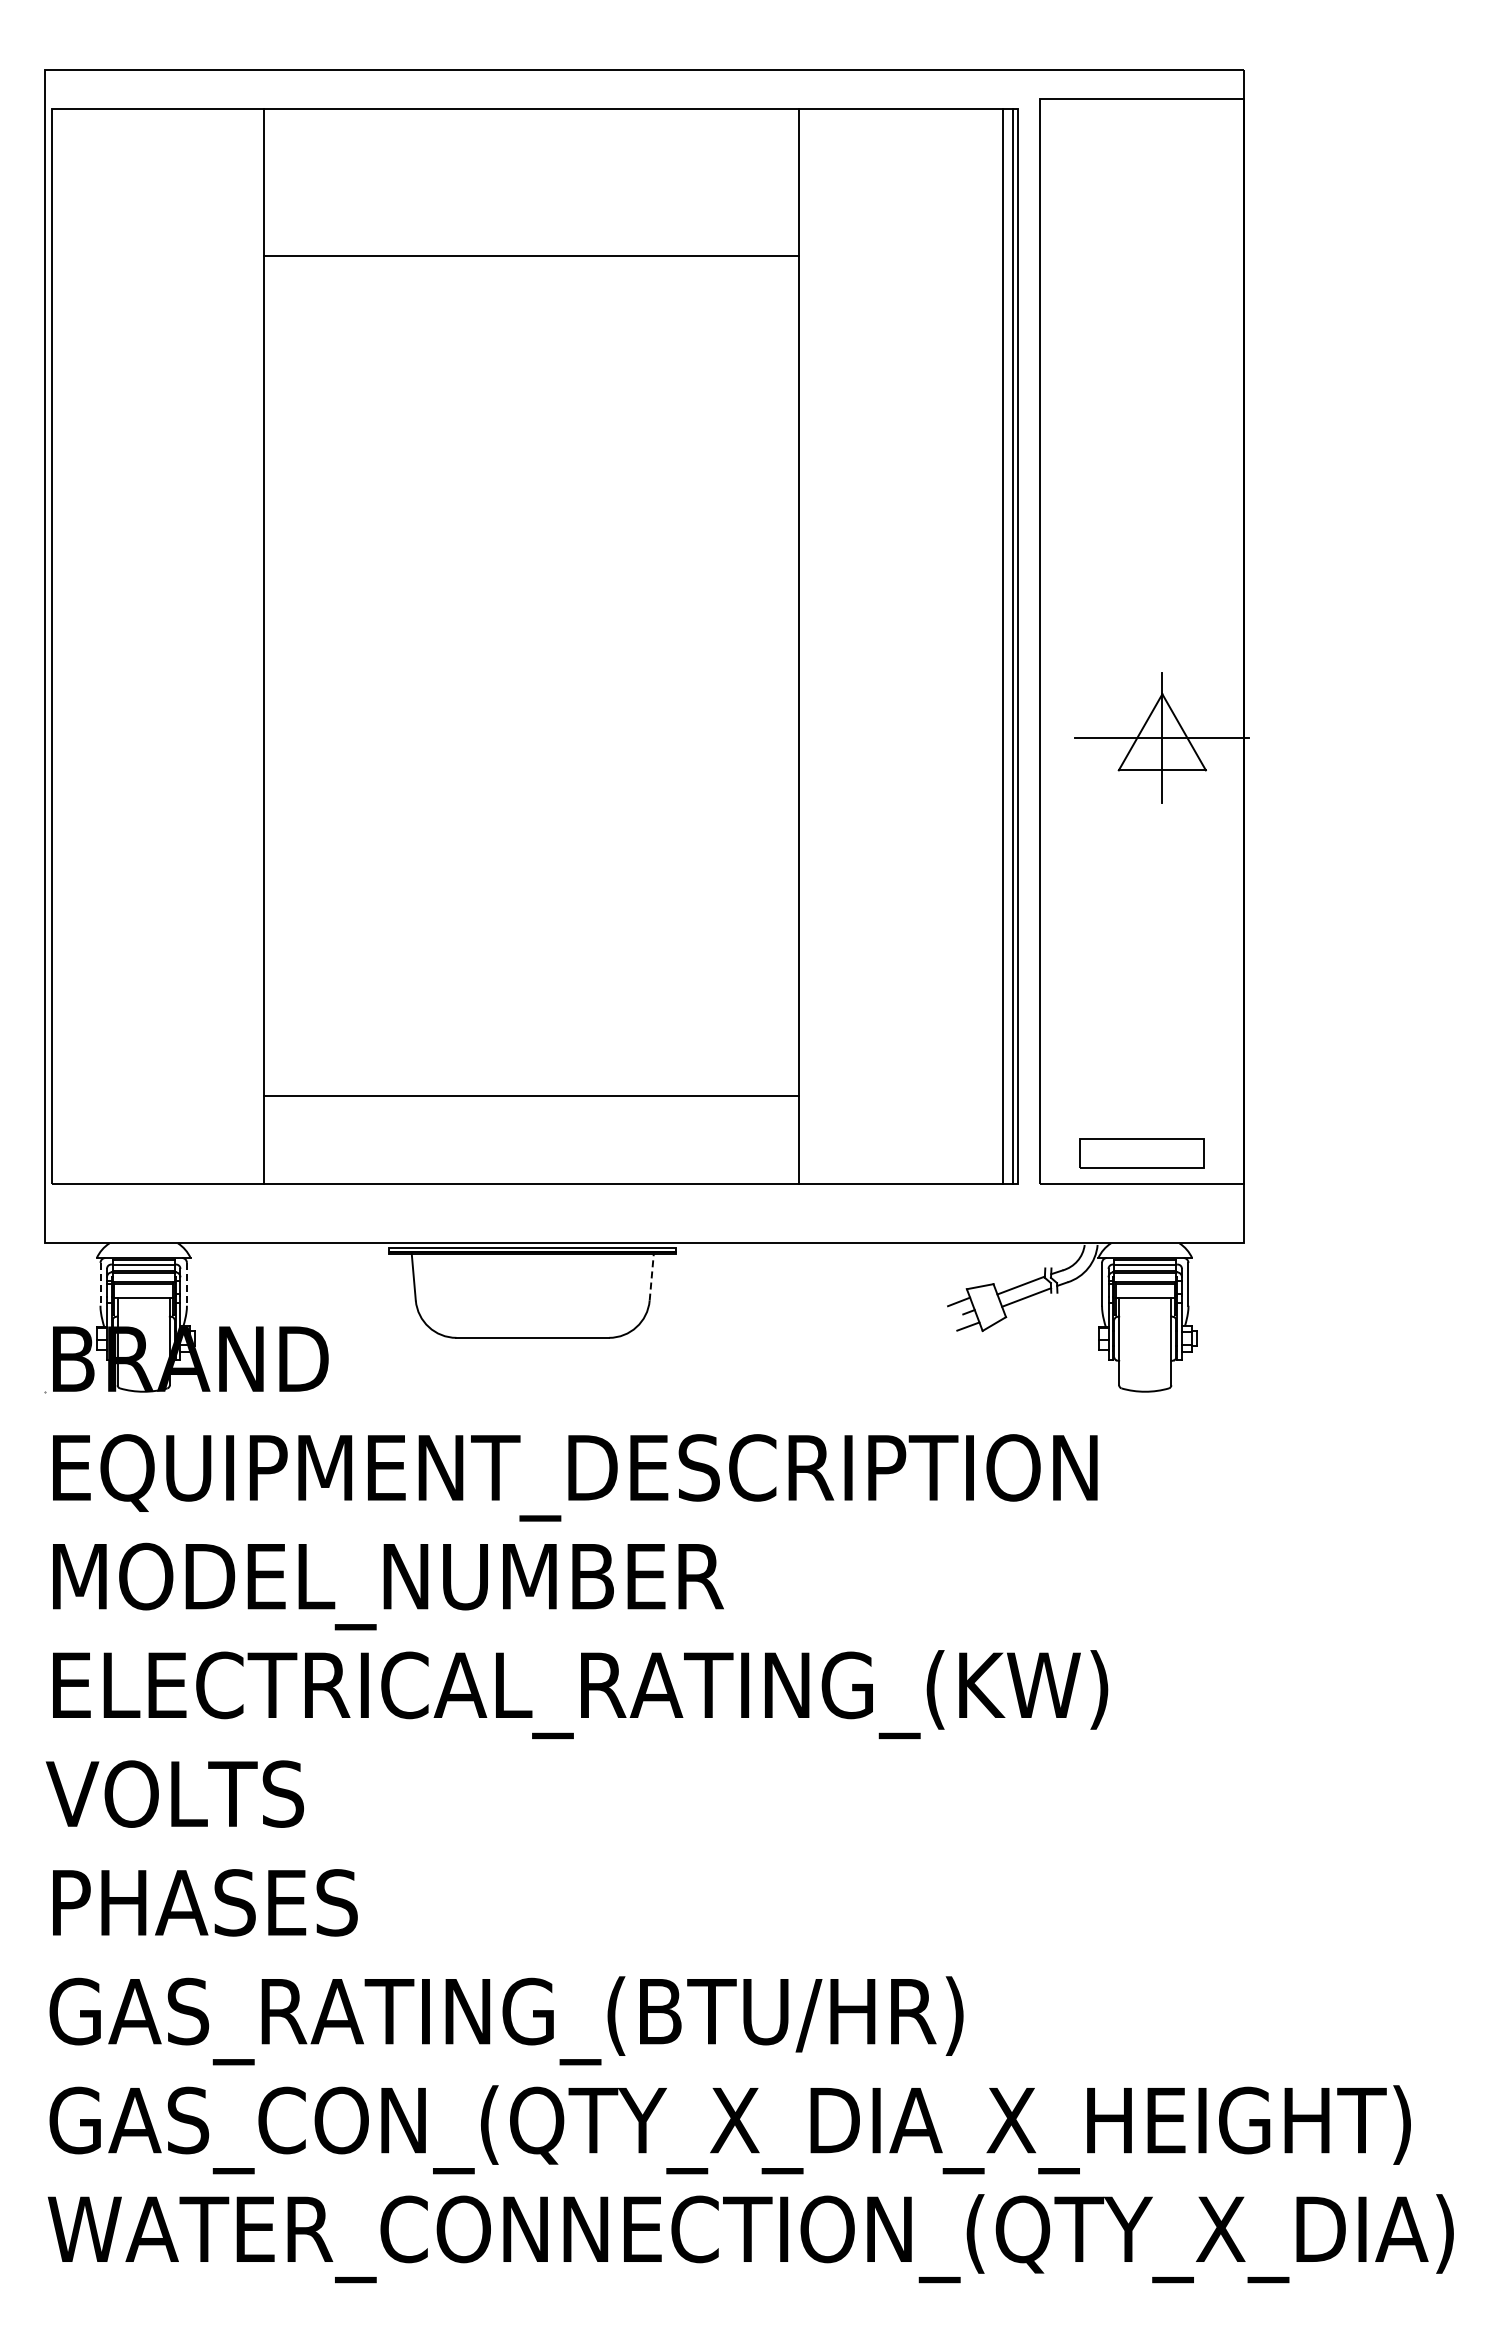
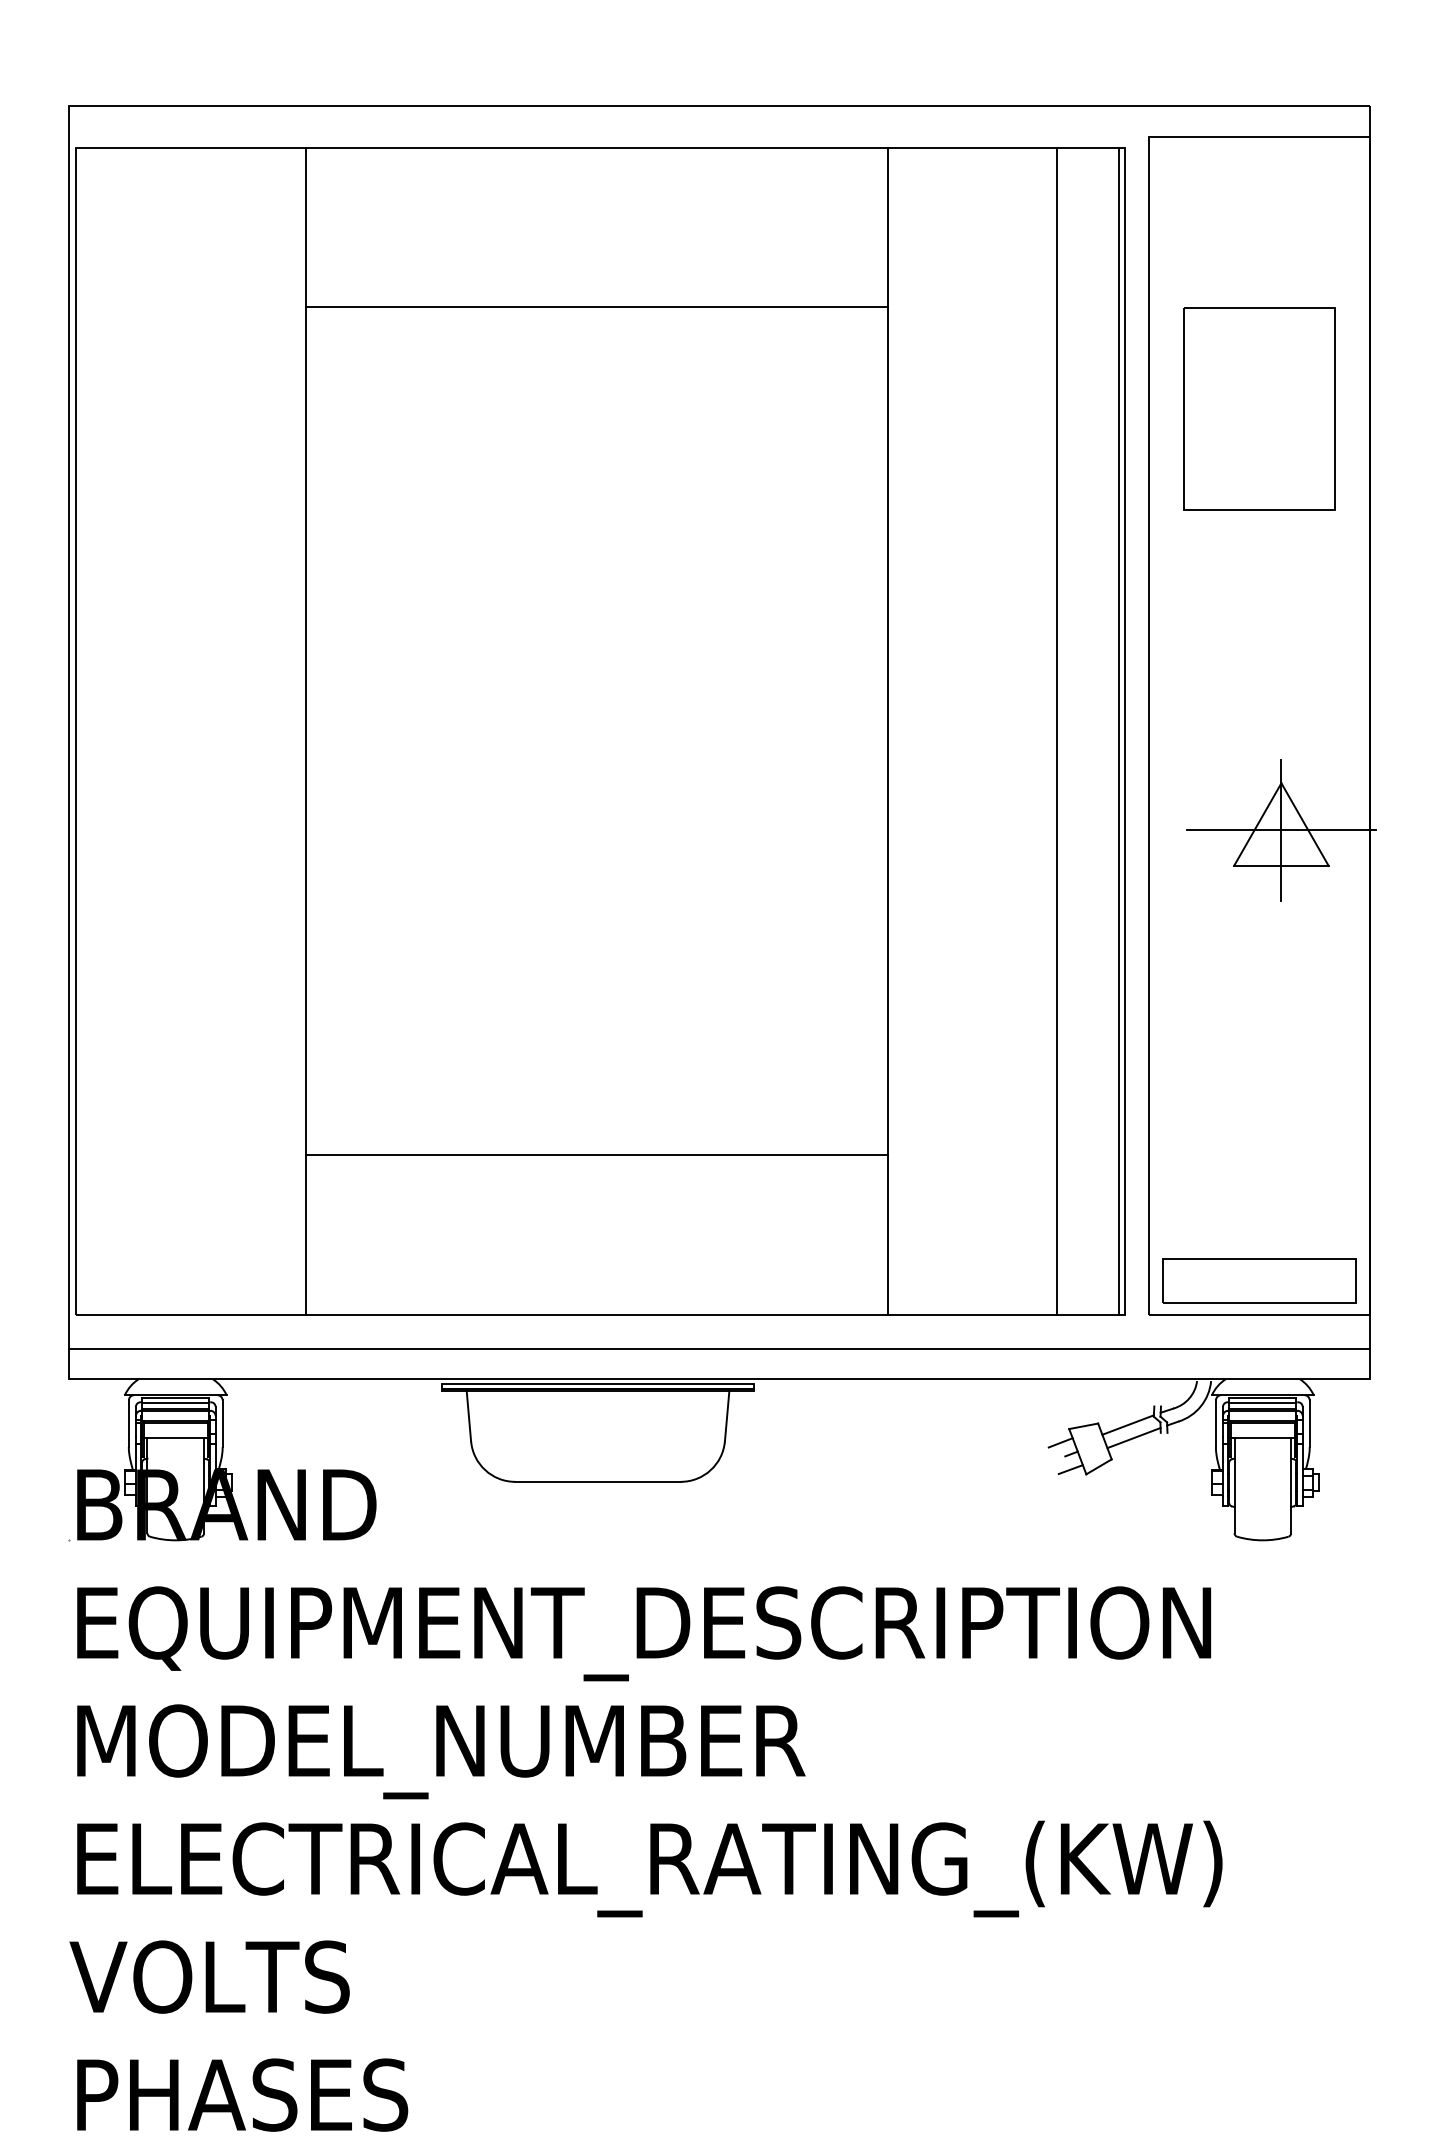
part: (1141, 349) -> (1258, 409), added
line: (1003, 645) -> (1057, 730), moved
line: (531, 1096) -> (596, 1155), moved
part: (1141, 1153) -> (1258, 1281), size x1.43
line: (644, 1215) -> (719, 1349), added
line: (651, 1276) -> (726, 1415), dashed -> solid
line: (100, 1284) -> (128, 1423), dashed -> solid
line: (186, 1284) -> (222, 1423), dashed -> solid

